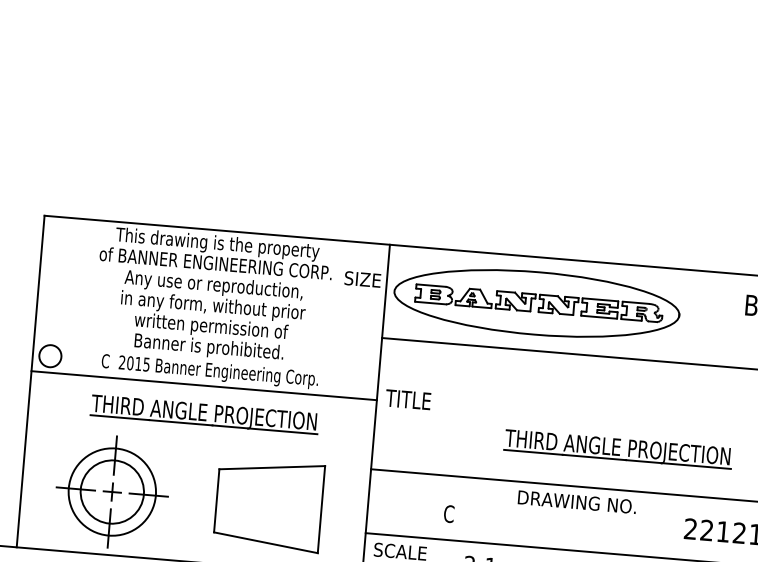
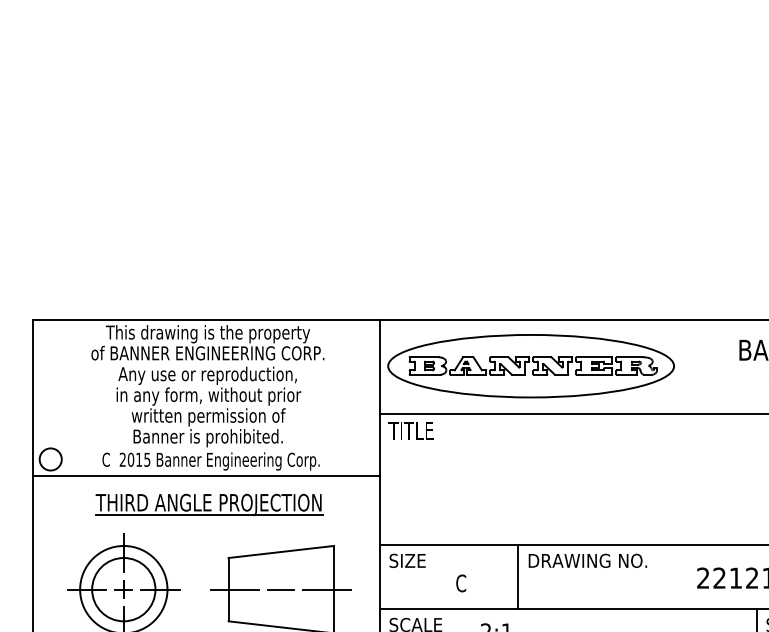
text: (362, 279) -> (407, 560), moved
text: (407, 399) -> (410, 430), moved
part: (618, 449) -> (624, 504), removed
line: (223, 501) -> (235, 589), added
line: (269, 505) -> (281, 589), added
line: (314, 508) -> (326, 589), added
line: (506, 512) -> (518, 577), added

